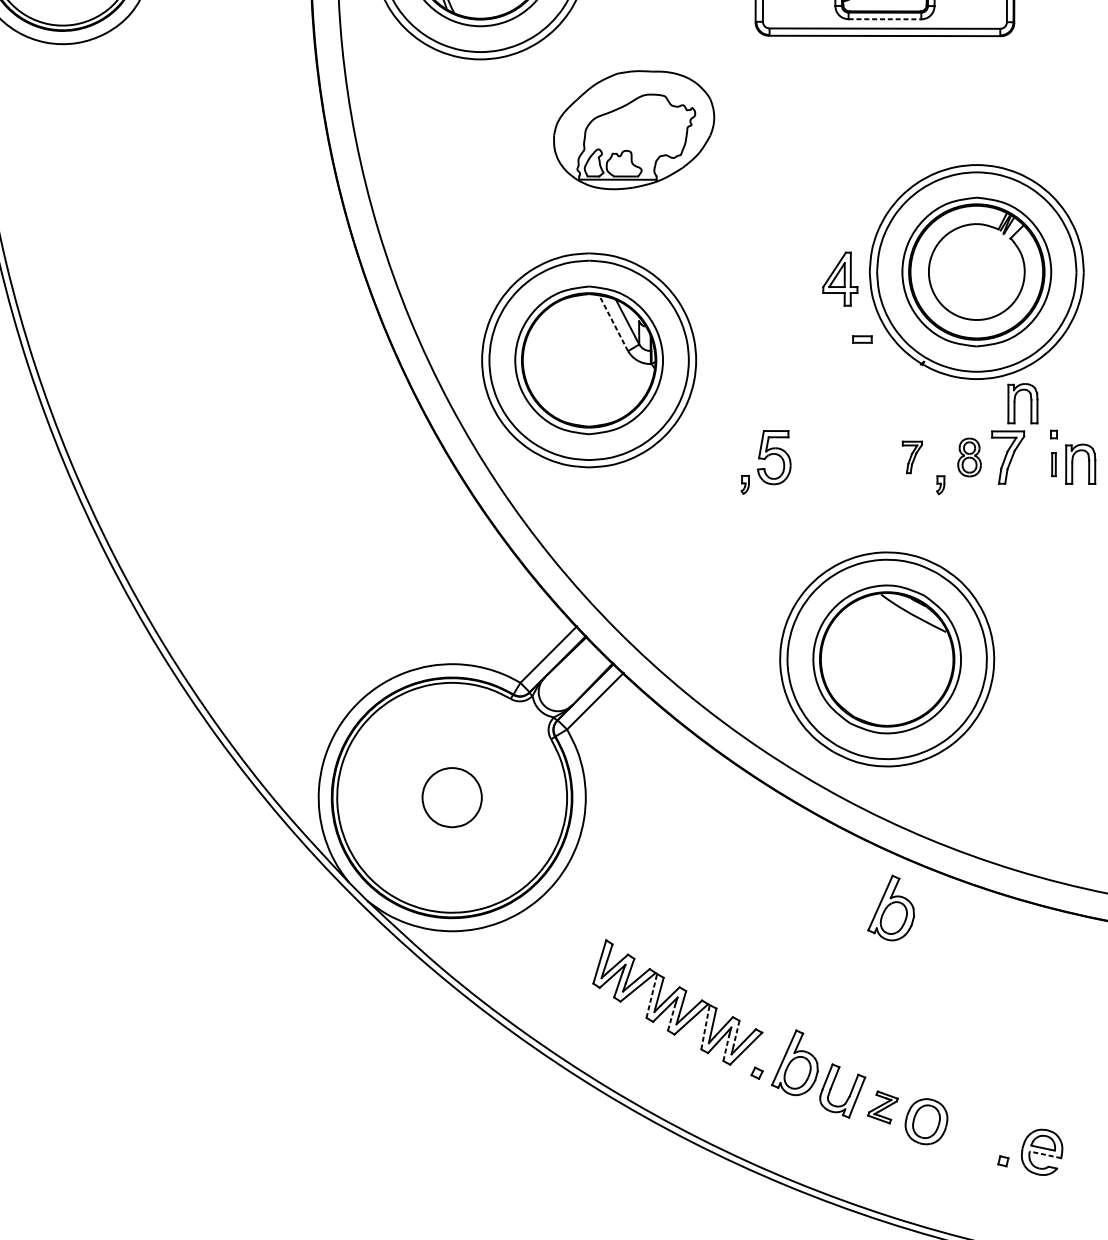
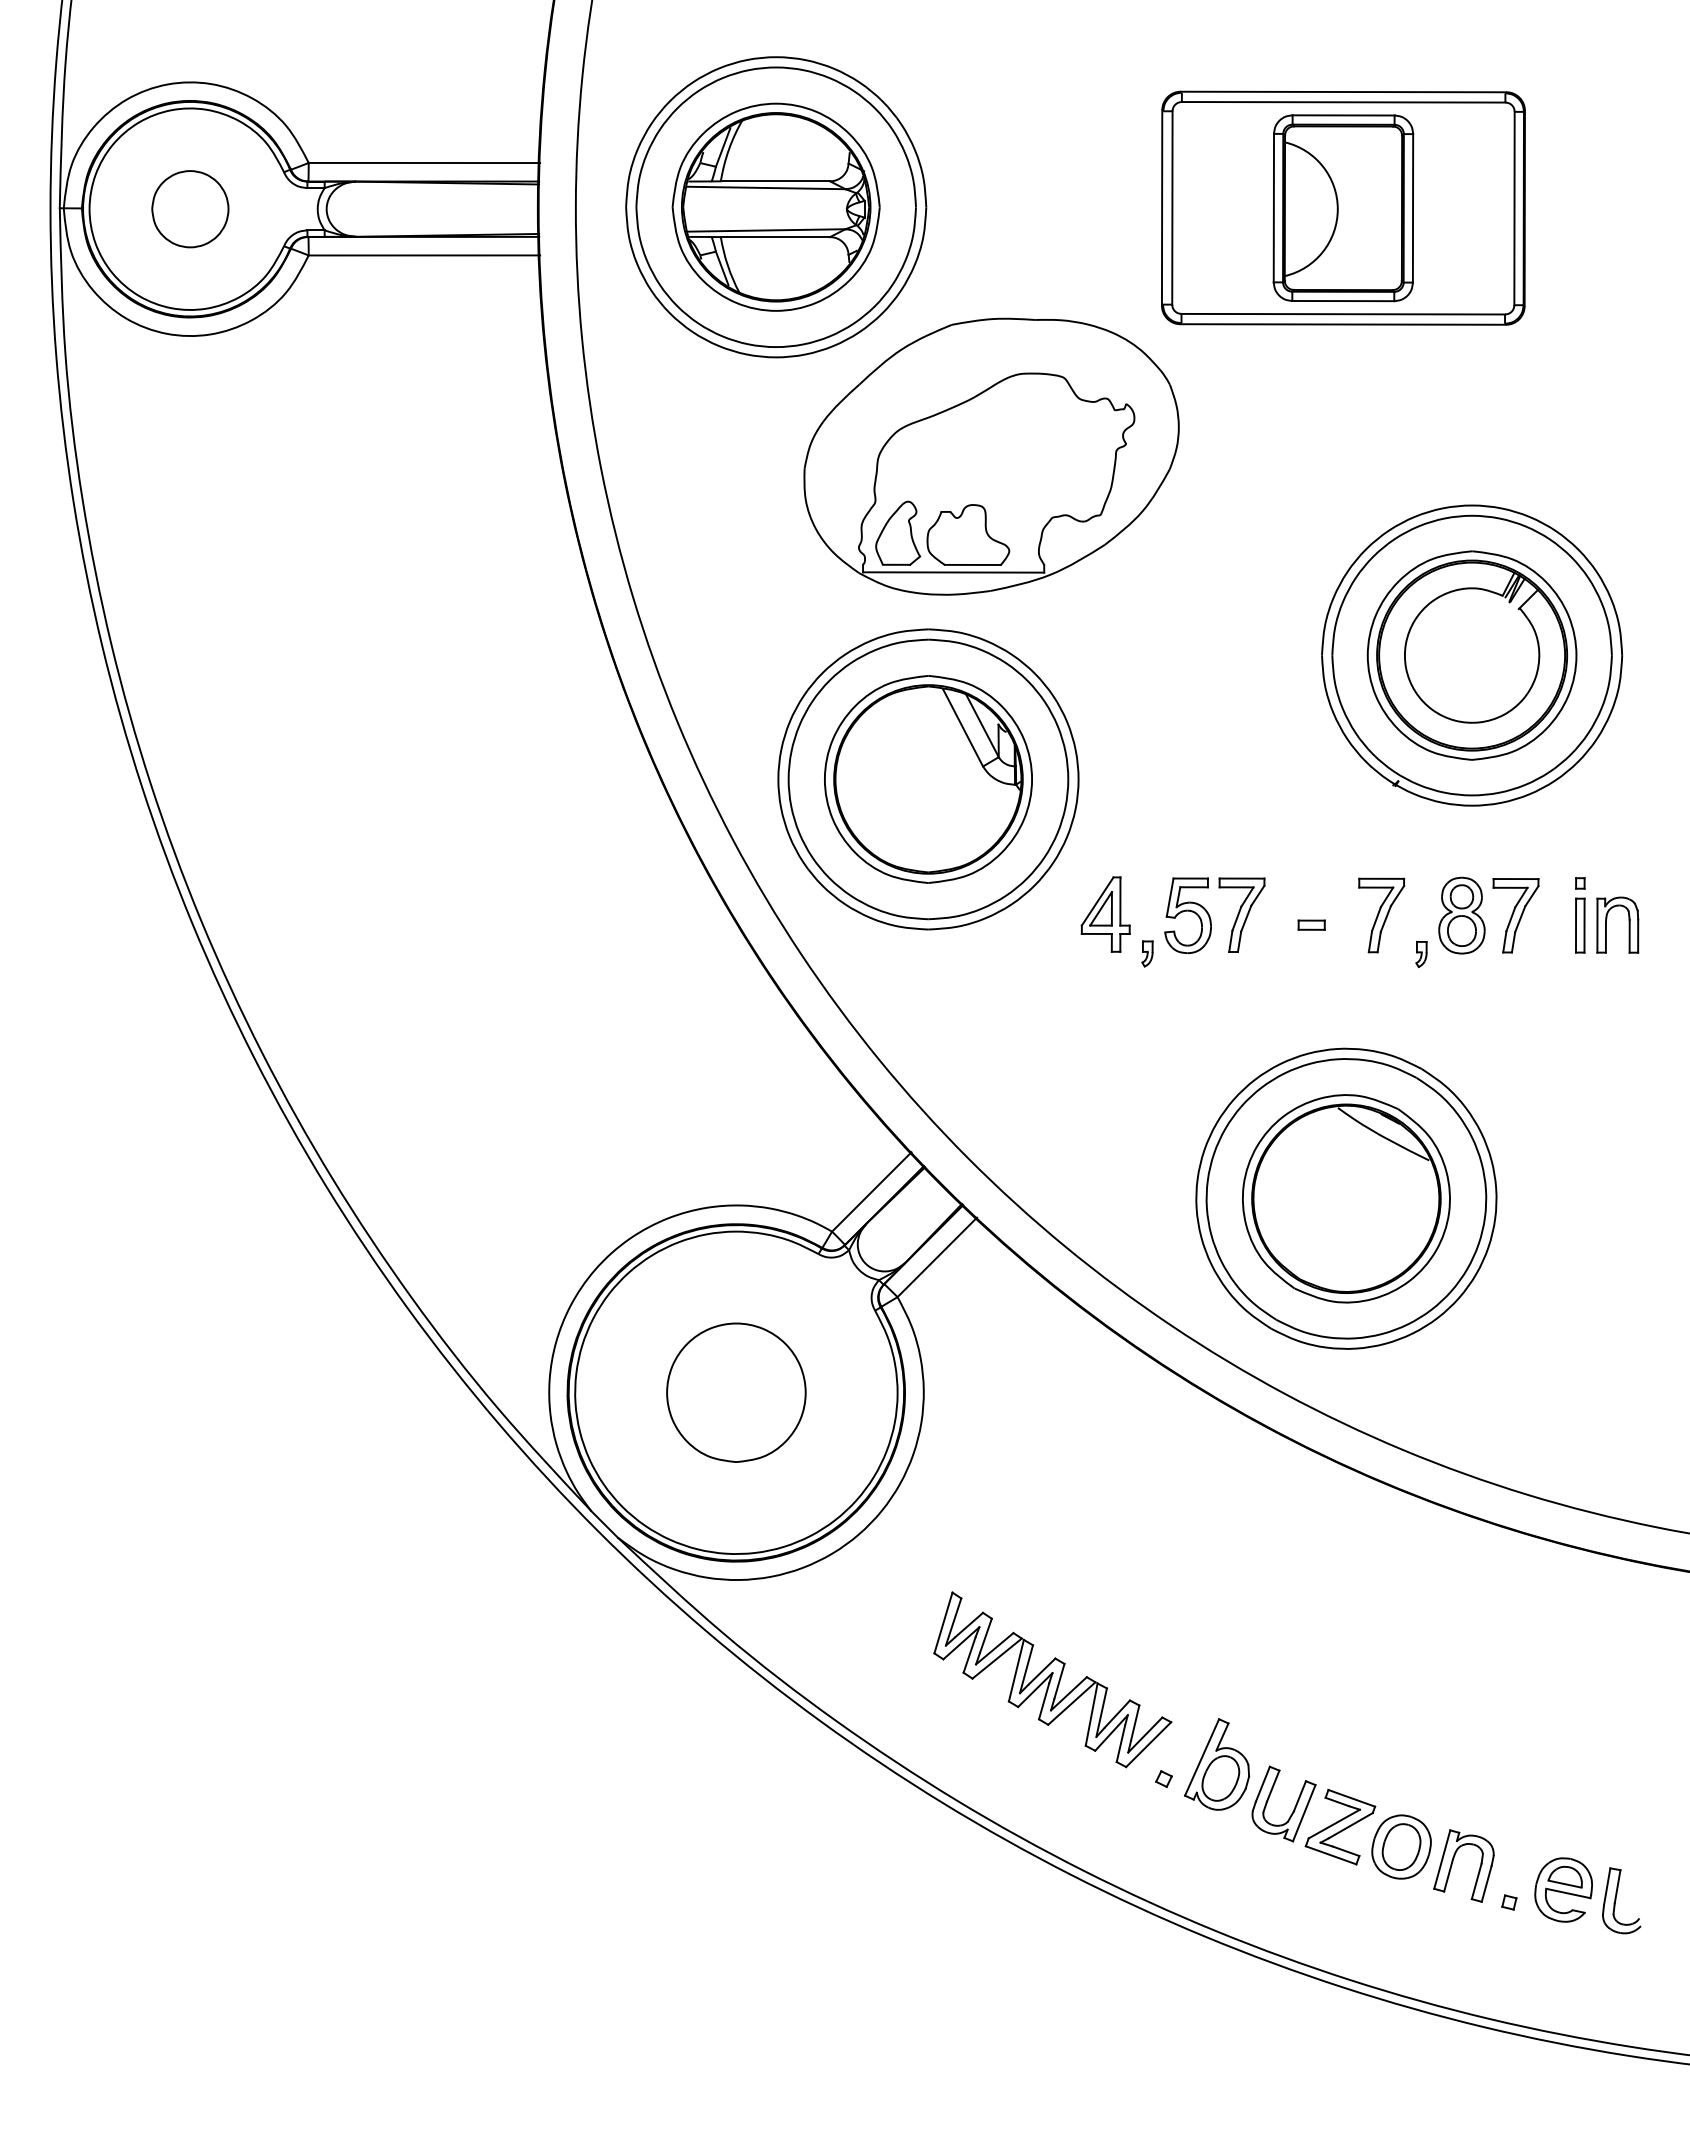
line: (885, 19) -> (1343, 301), dashed -> solid
part: (634, 130) -> (991, 456), size x1.67
part: (840, 279) -> (1105, 914), moved
line: (613, 323) -> (962, 727), dashed -> solid
part: (862, 339) -> (1311, 924), moved
part: (1014, 403) -> (1525, 839), removed
part: (812, 456) -> (1241, 914), added
part: (912, 457) -> (1381, 915), size x1.67
part: (969, 457) -> (1461, 915), size x1.43
part: (1054, 464) -> (1580, 925), size x1.67
part: (452, 797) -> (736, 1392), size x1.67
part: (891, 908) -> (1352, 1547), removed
line: (651, 995) -> (1016, 1670), dashed -> solid
line: (671, 1017) -> (1044, 1701), dashed -> solid
line: (705, 1027) -> (1091, 1714), dashed -> solid
line: (736, 1033) -> (1135, 1723), dashed -> solid
line: (726, 1047) -> (1120, 1743), dashed -> solid
part: (882, 1107) -> (1340, 1826), size x1.67
part: (963, 1132) -> (1453, 1862), added
line: (1045, 1154) -> (1568, 1893), dashed -> solid
part: (1083, 1159) -> (1621, 1900), added

